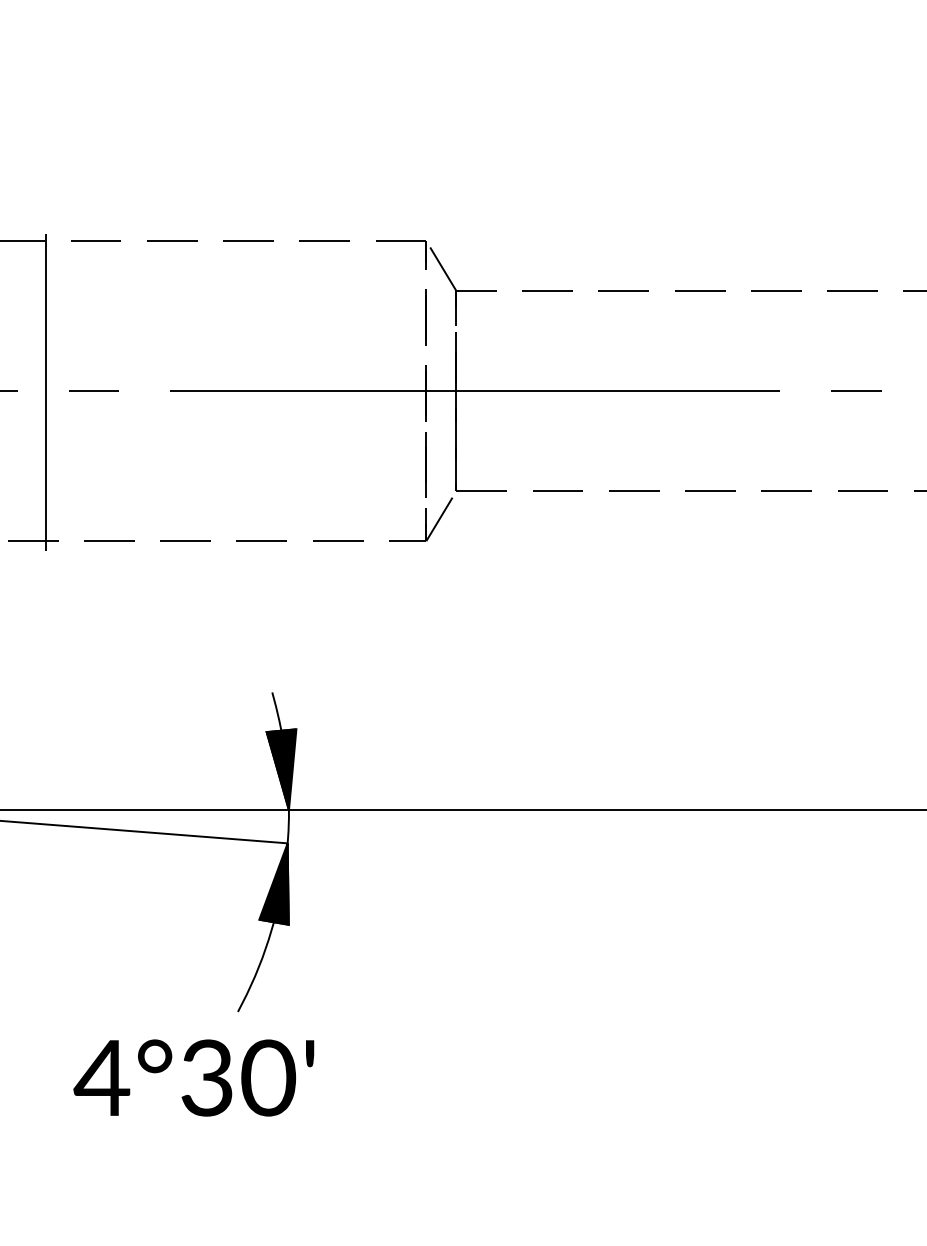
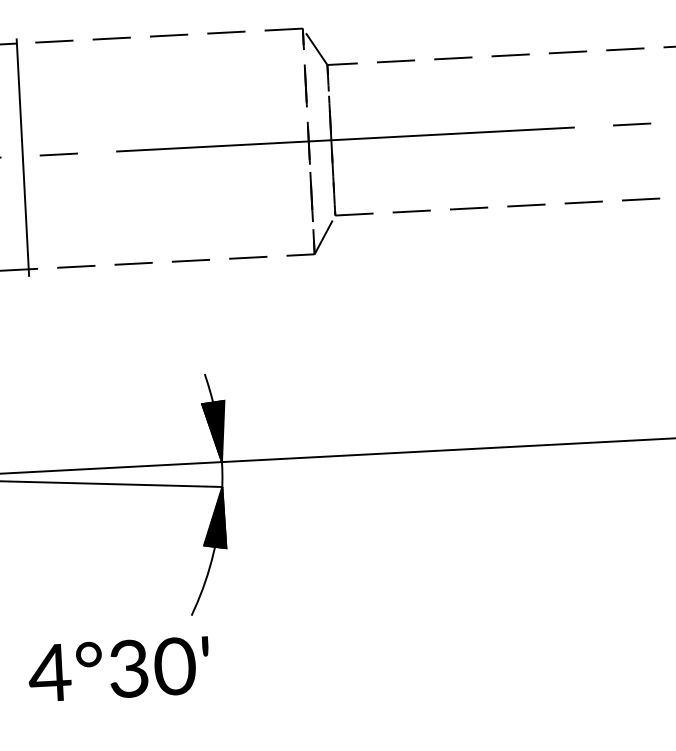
text: (193, 1077) -> (118, 668), moved

